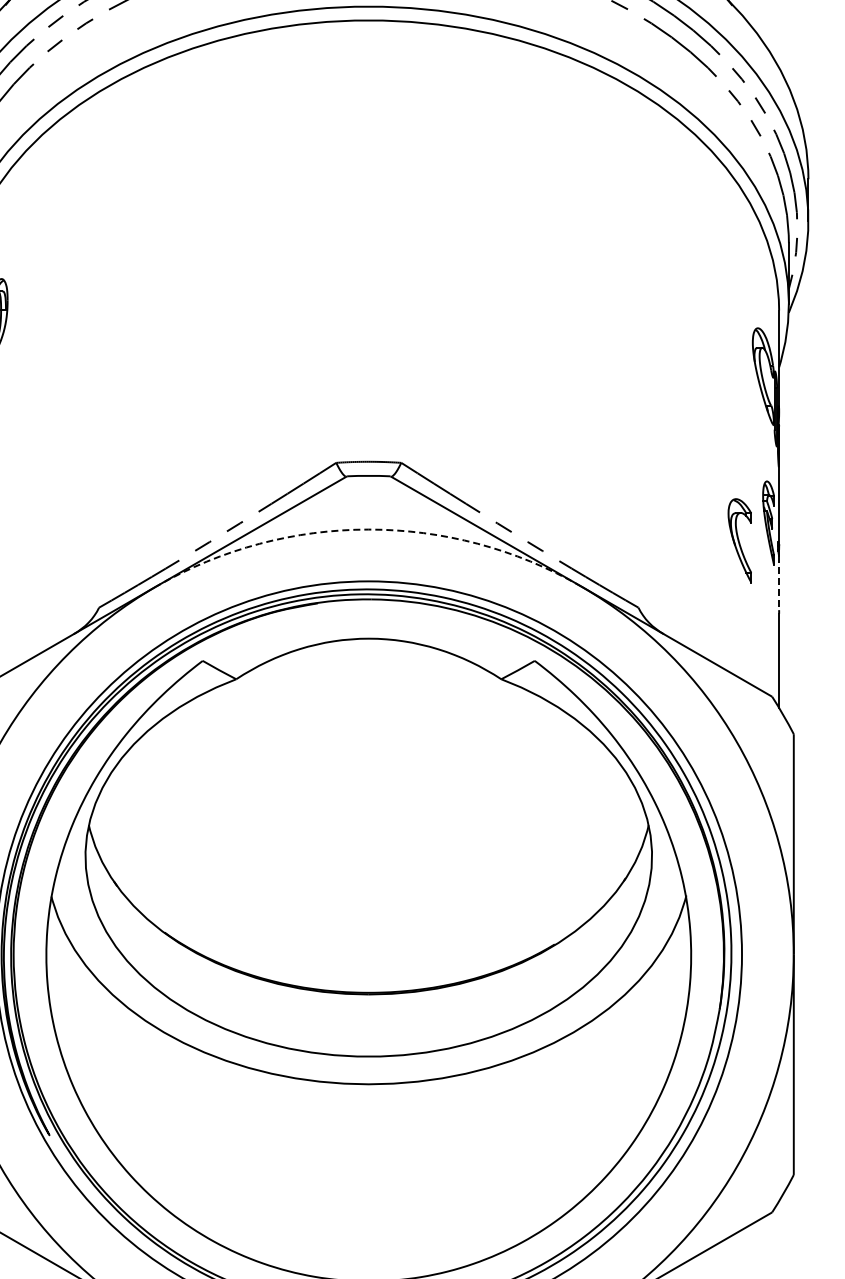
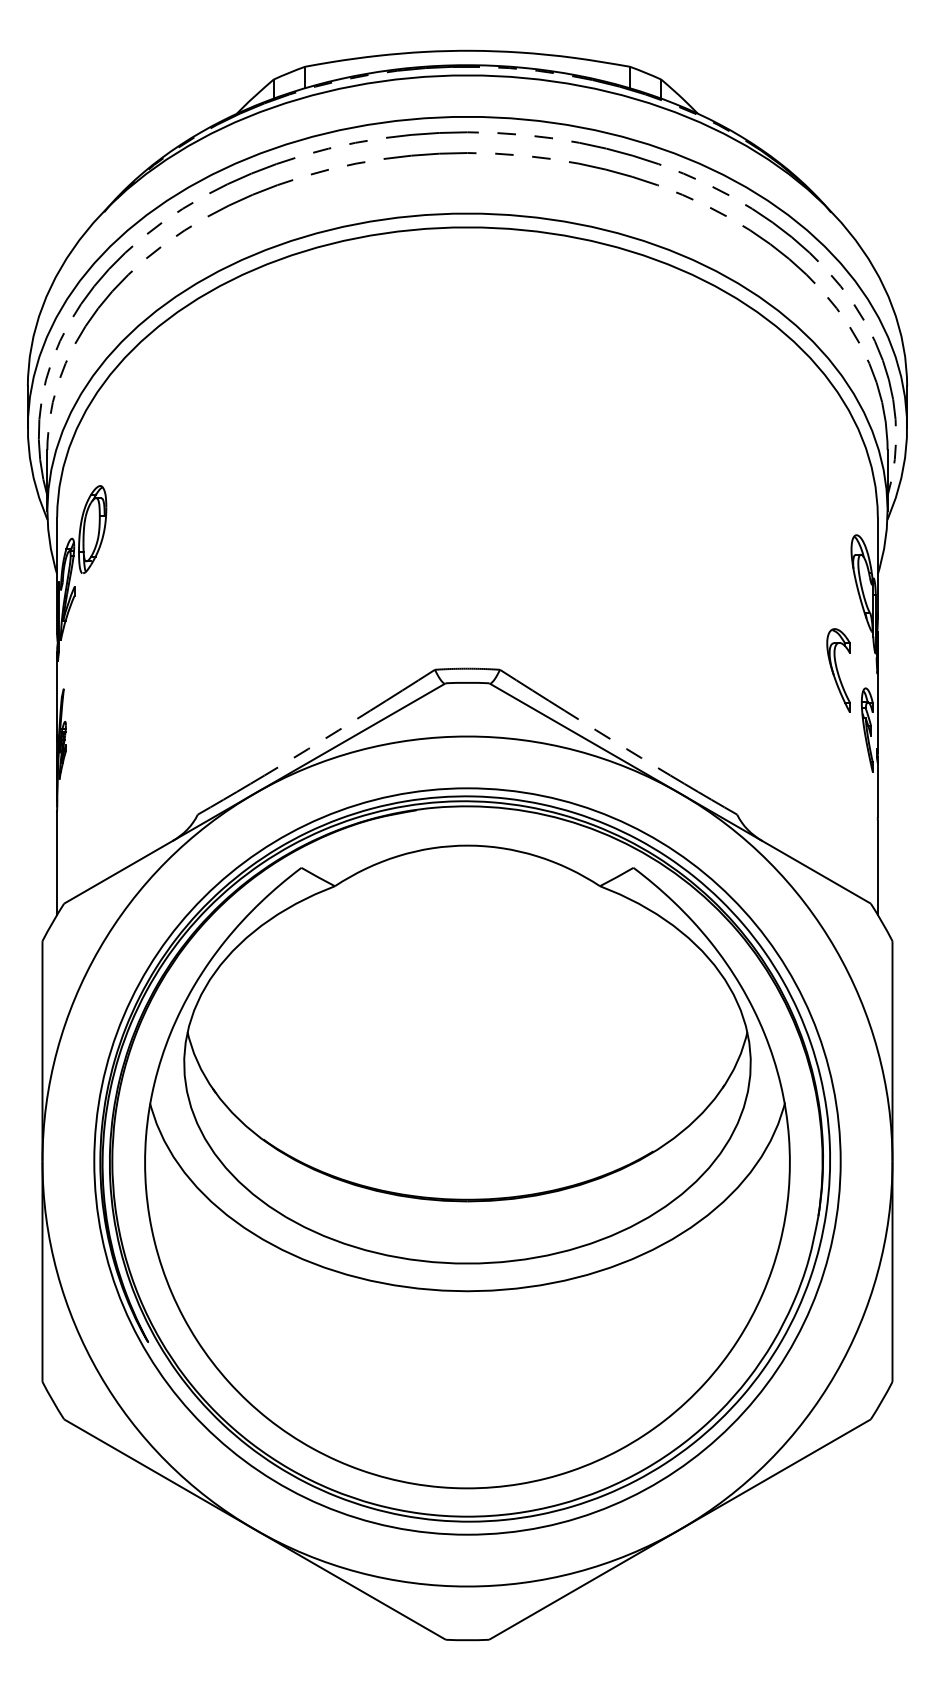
arc: (368, 529) -> (467, 736), dashed -> solid
part: (739, 540) -> (838, 670), moved
line: (778, 583) -> (877, 790), dashed -> solid

